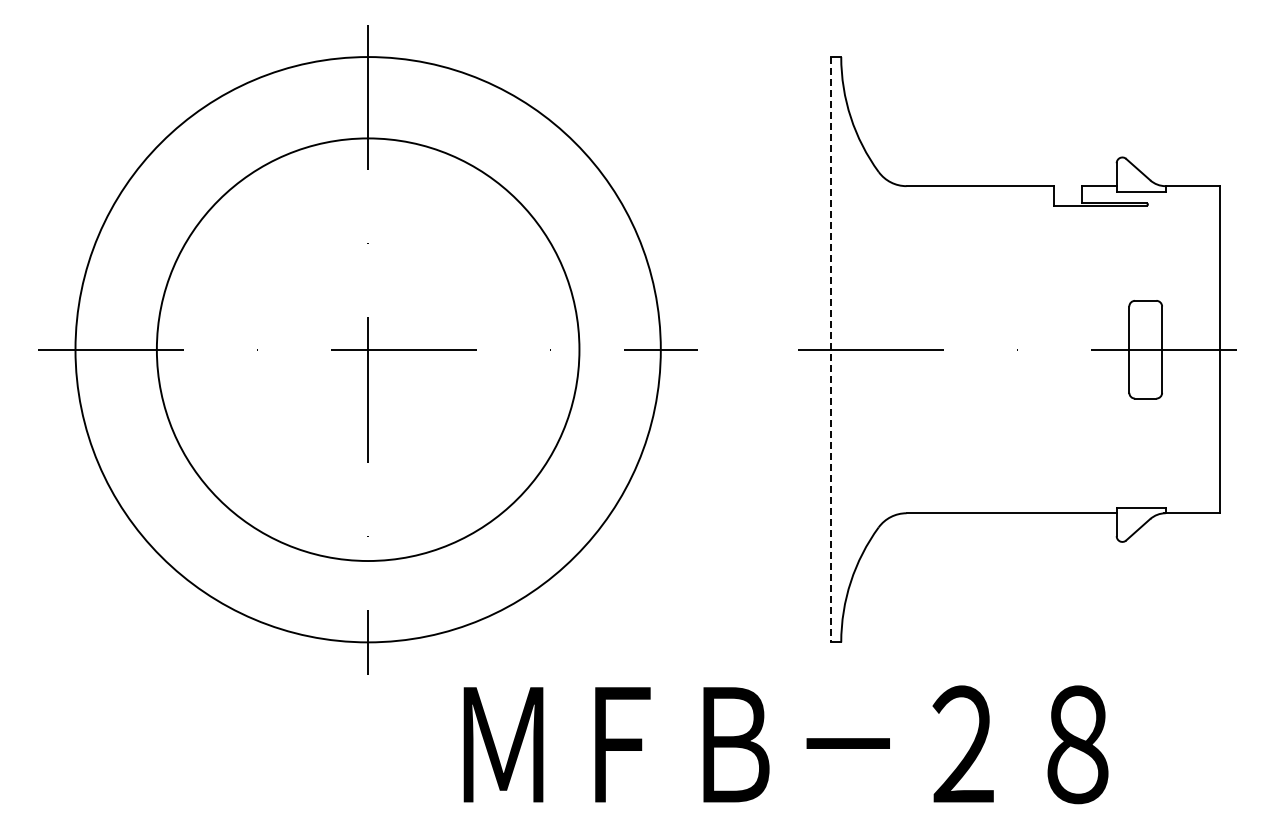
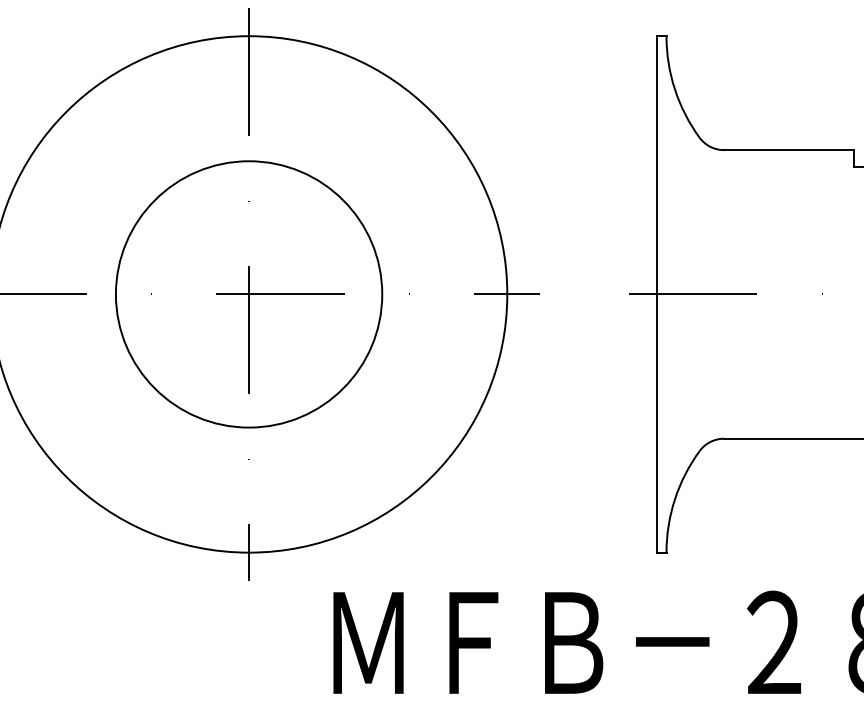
circle: (368, 349) -> (249, 294), size x0.71
line: (830, 349) -> (657, 294), dashed -> solid

